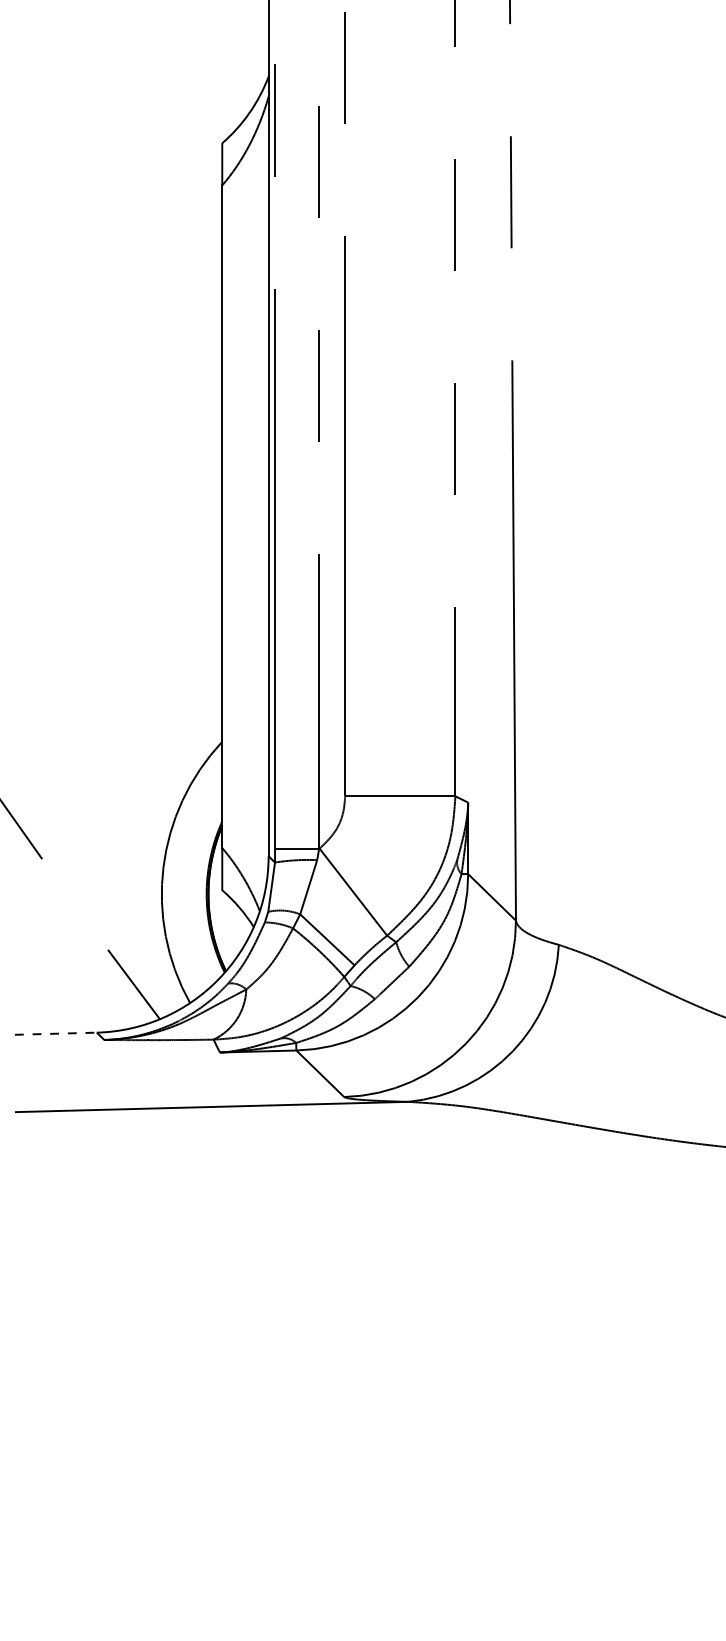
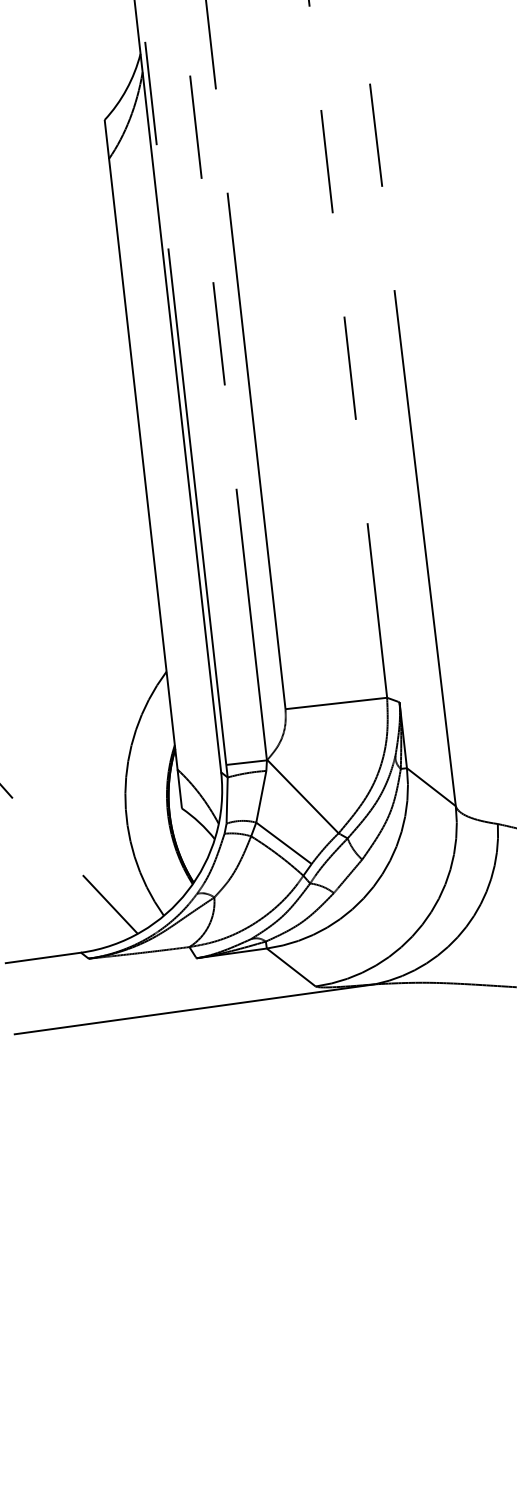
line: (55, 1033) -> (43, 957), dashed -> solid

